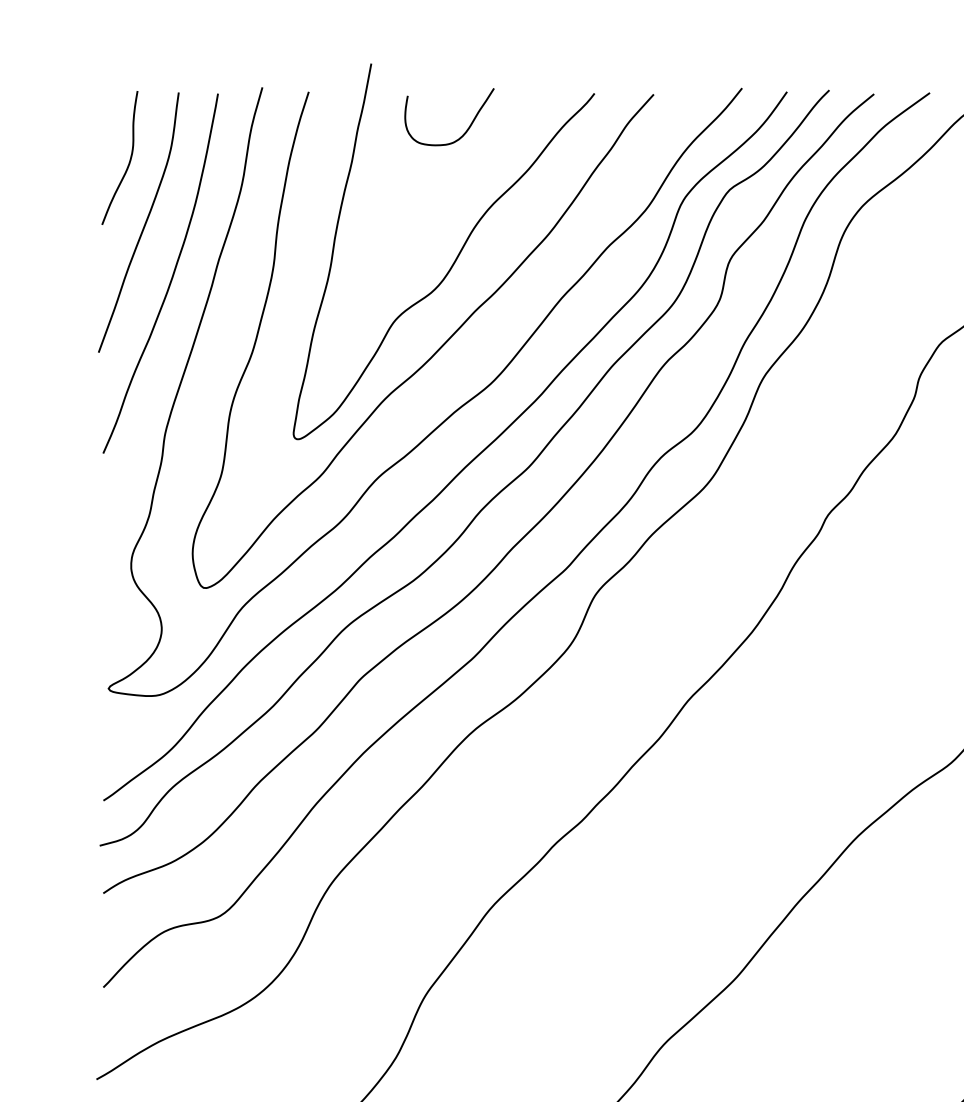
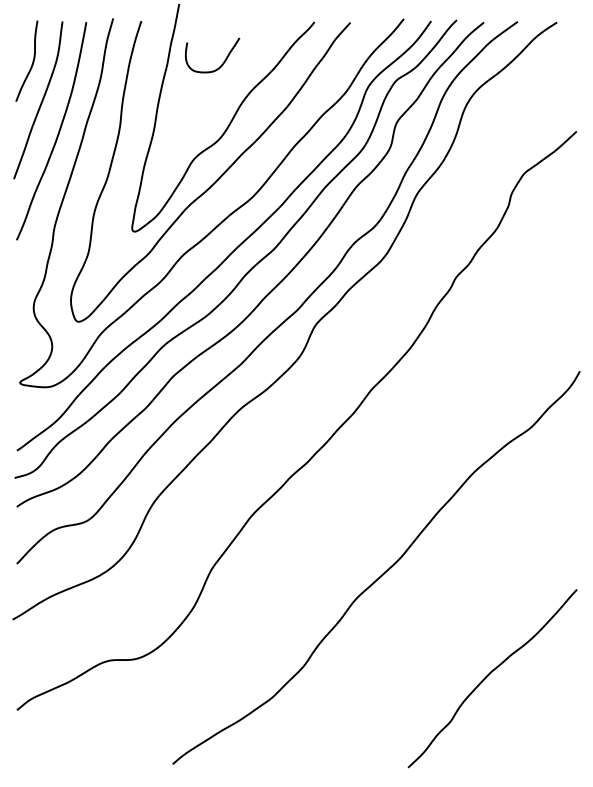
curve: (467, 127) -> (223, 61), moved

